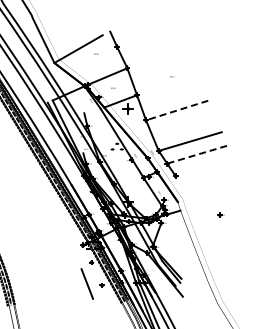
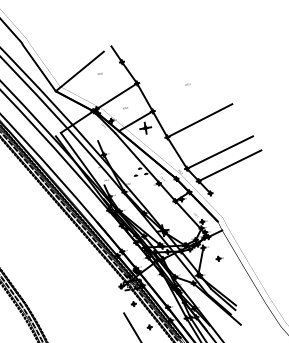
line: (177, 110) -> (200, 120), dashed -> solid
line: (196, 154) -> (229, 165), dashed -> solid
part: (220, 214) -> (218, 258), moved

